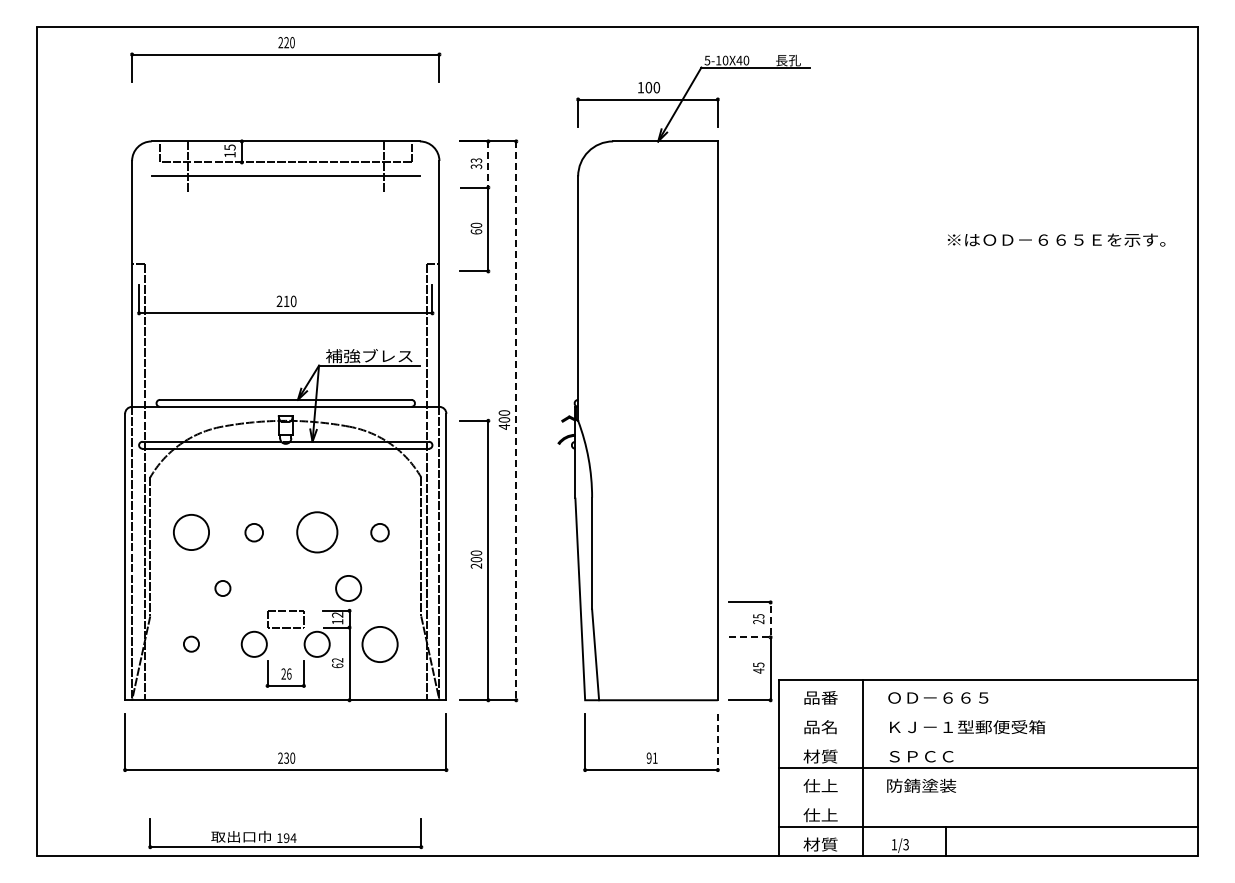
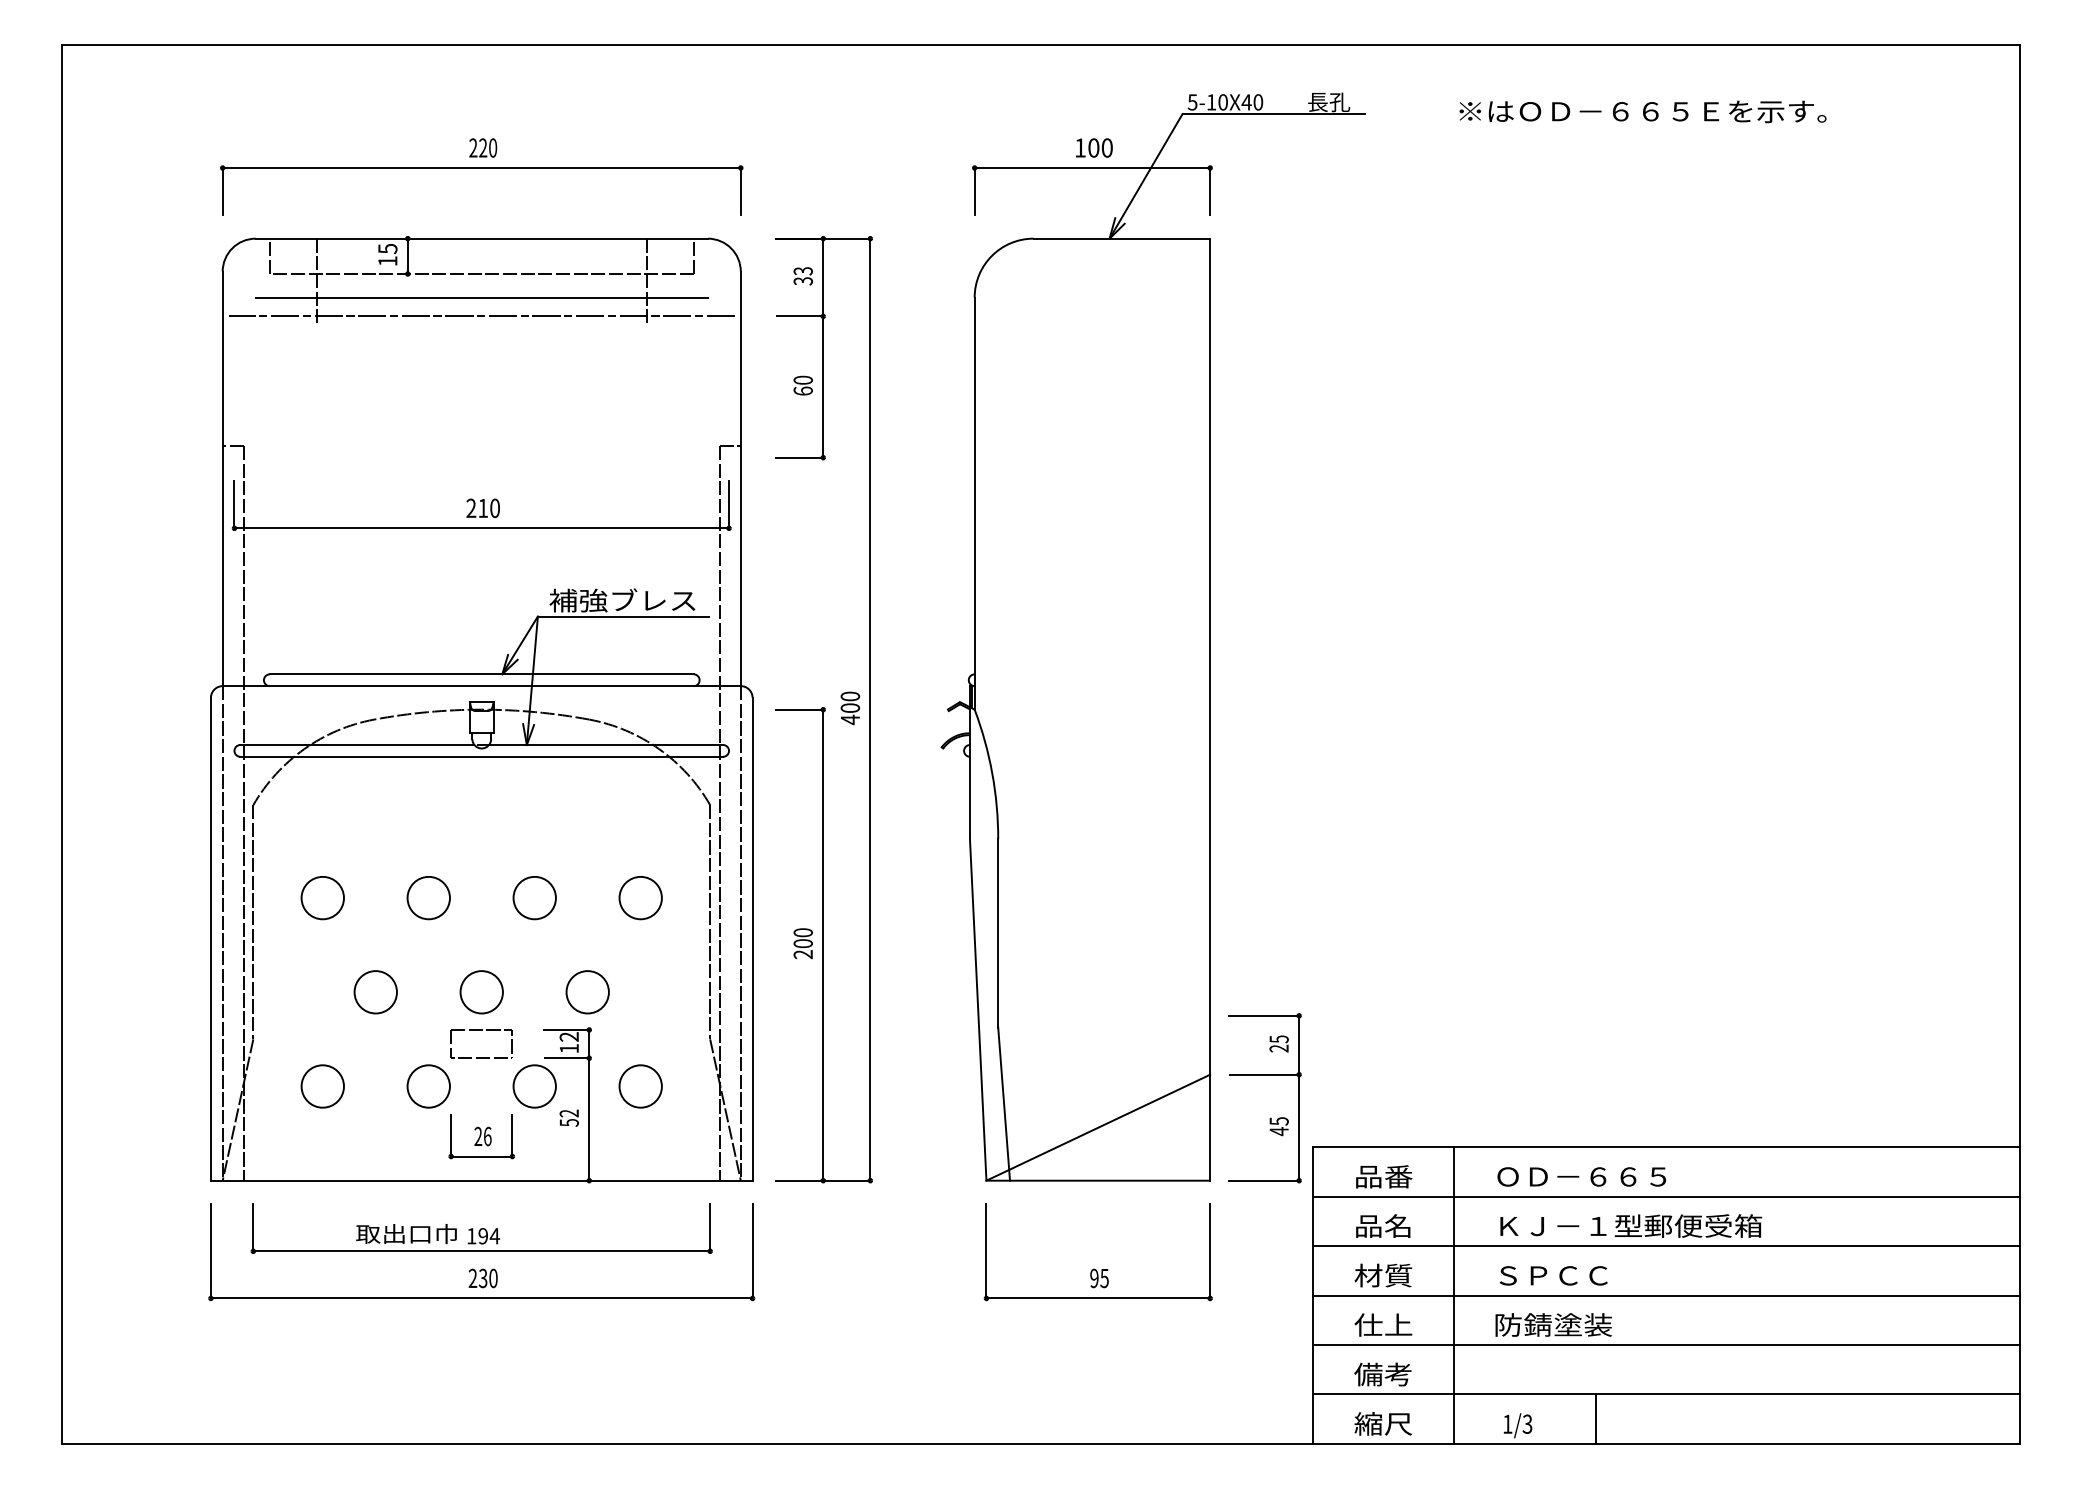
part: (285, 59) -> (481, 176), moved
line: (488, 164) -> (823, 277), dashed -> solid
line: (285, 187) -> (481, 316), added
text: (1056, 239) -> (1642, 110), moved
line: (516, 421) -> (870, 710), dashed -> solid
circle: (191, 532) -> (322, 897), size x0.71
circle: (253, 532) -> (427, 897), size x1.43
circle: (316, 532) -> (533, 897), size x0.62
circle: (379, 532) -> (639, 897), size x1.43
circle: (222, 588) -> (375, 992), size x1.67
circle: (285, 588) -> (481, 992), added
line: (767, 637) -> (1293, 1074), dashed -> solid
circle: (191, 643) -> (322, 1085), size x1.67
circle: (379, 643) -> (639, 1085), size x0.71
text: (337, 665) -> (568, 1122), 62 -> 52
line: (651, 668) -> (1098, 1127), added
line: (987, 709) -> (1664, 1196), added
line: (987, 739) -> (1664, 1246), added
line: (717, 742) -> (1209, 1251), dashed -> solid
text: (654, 757) -> (1103, 1277), 91 -> 95
line: (987, 797) -> (1664, 1344), added
text: (820, 815) -> (1383, 1374), 仕上 -> 備考
part: (285, 833) -> (481, 1228), moved
text: (820, 844) -> (1383, 1423), 材質 -> 縮尺

